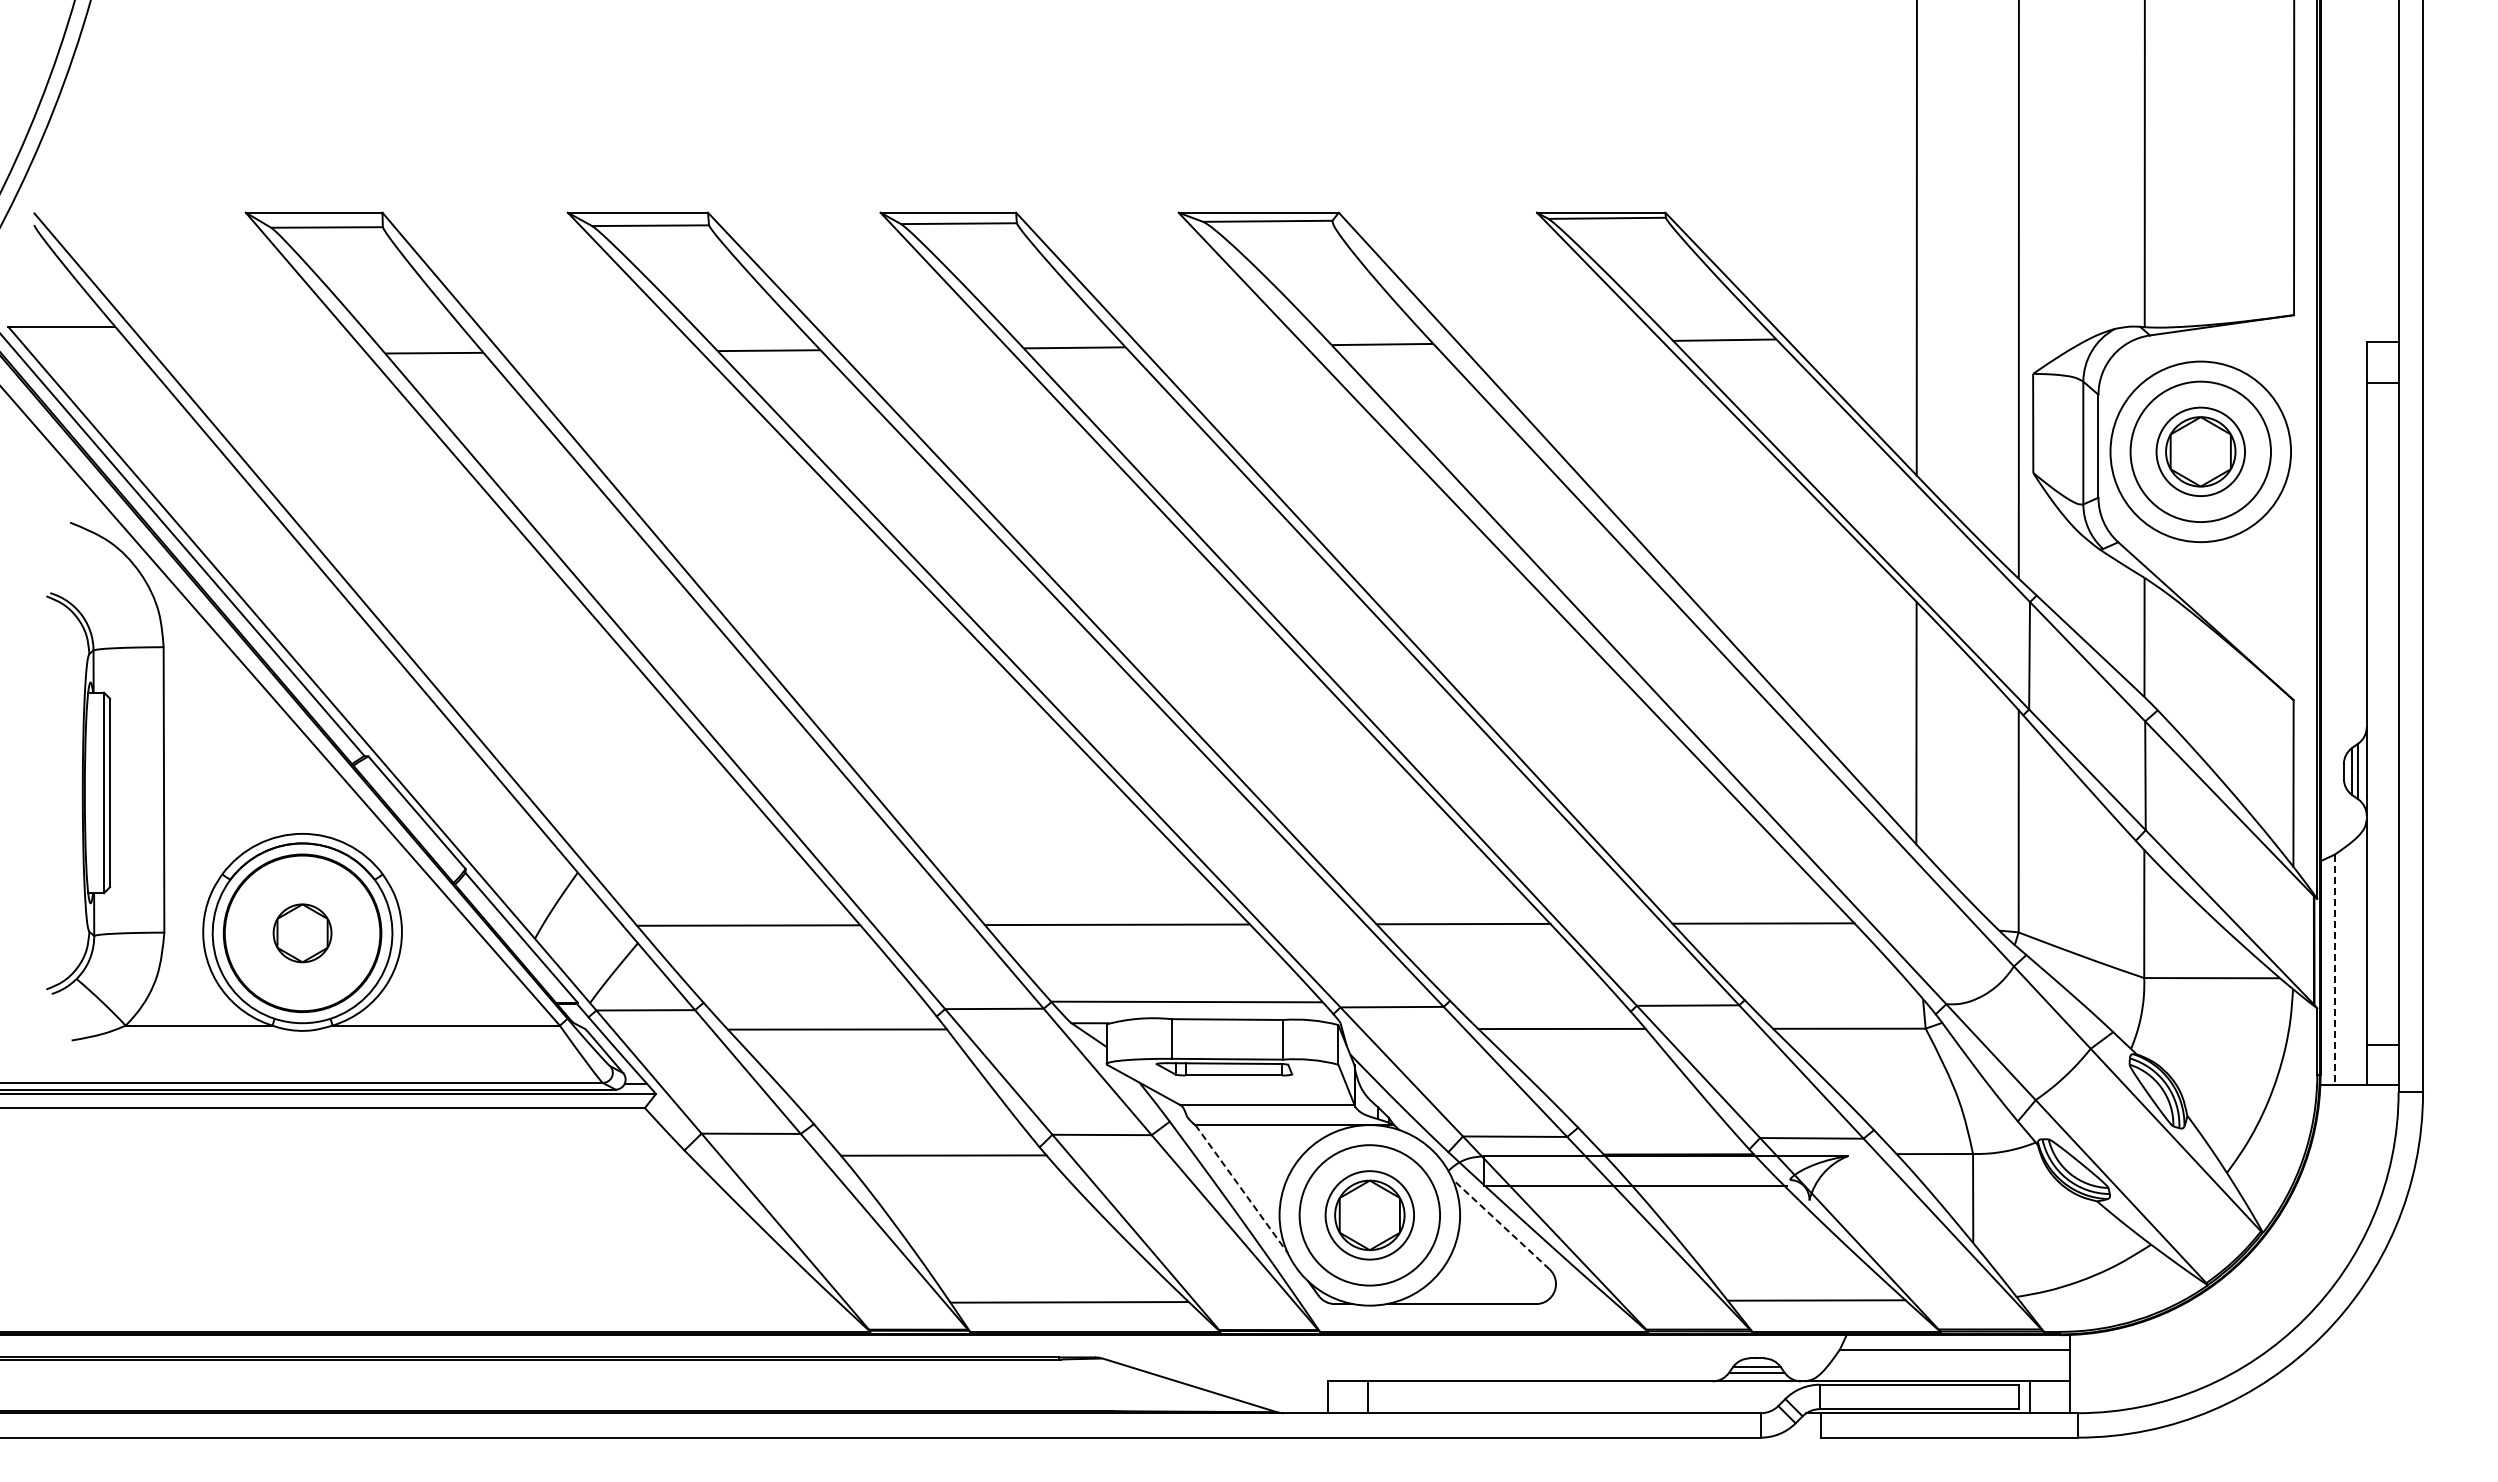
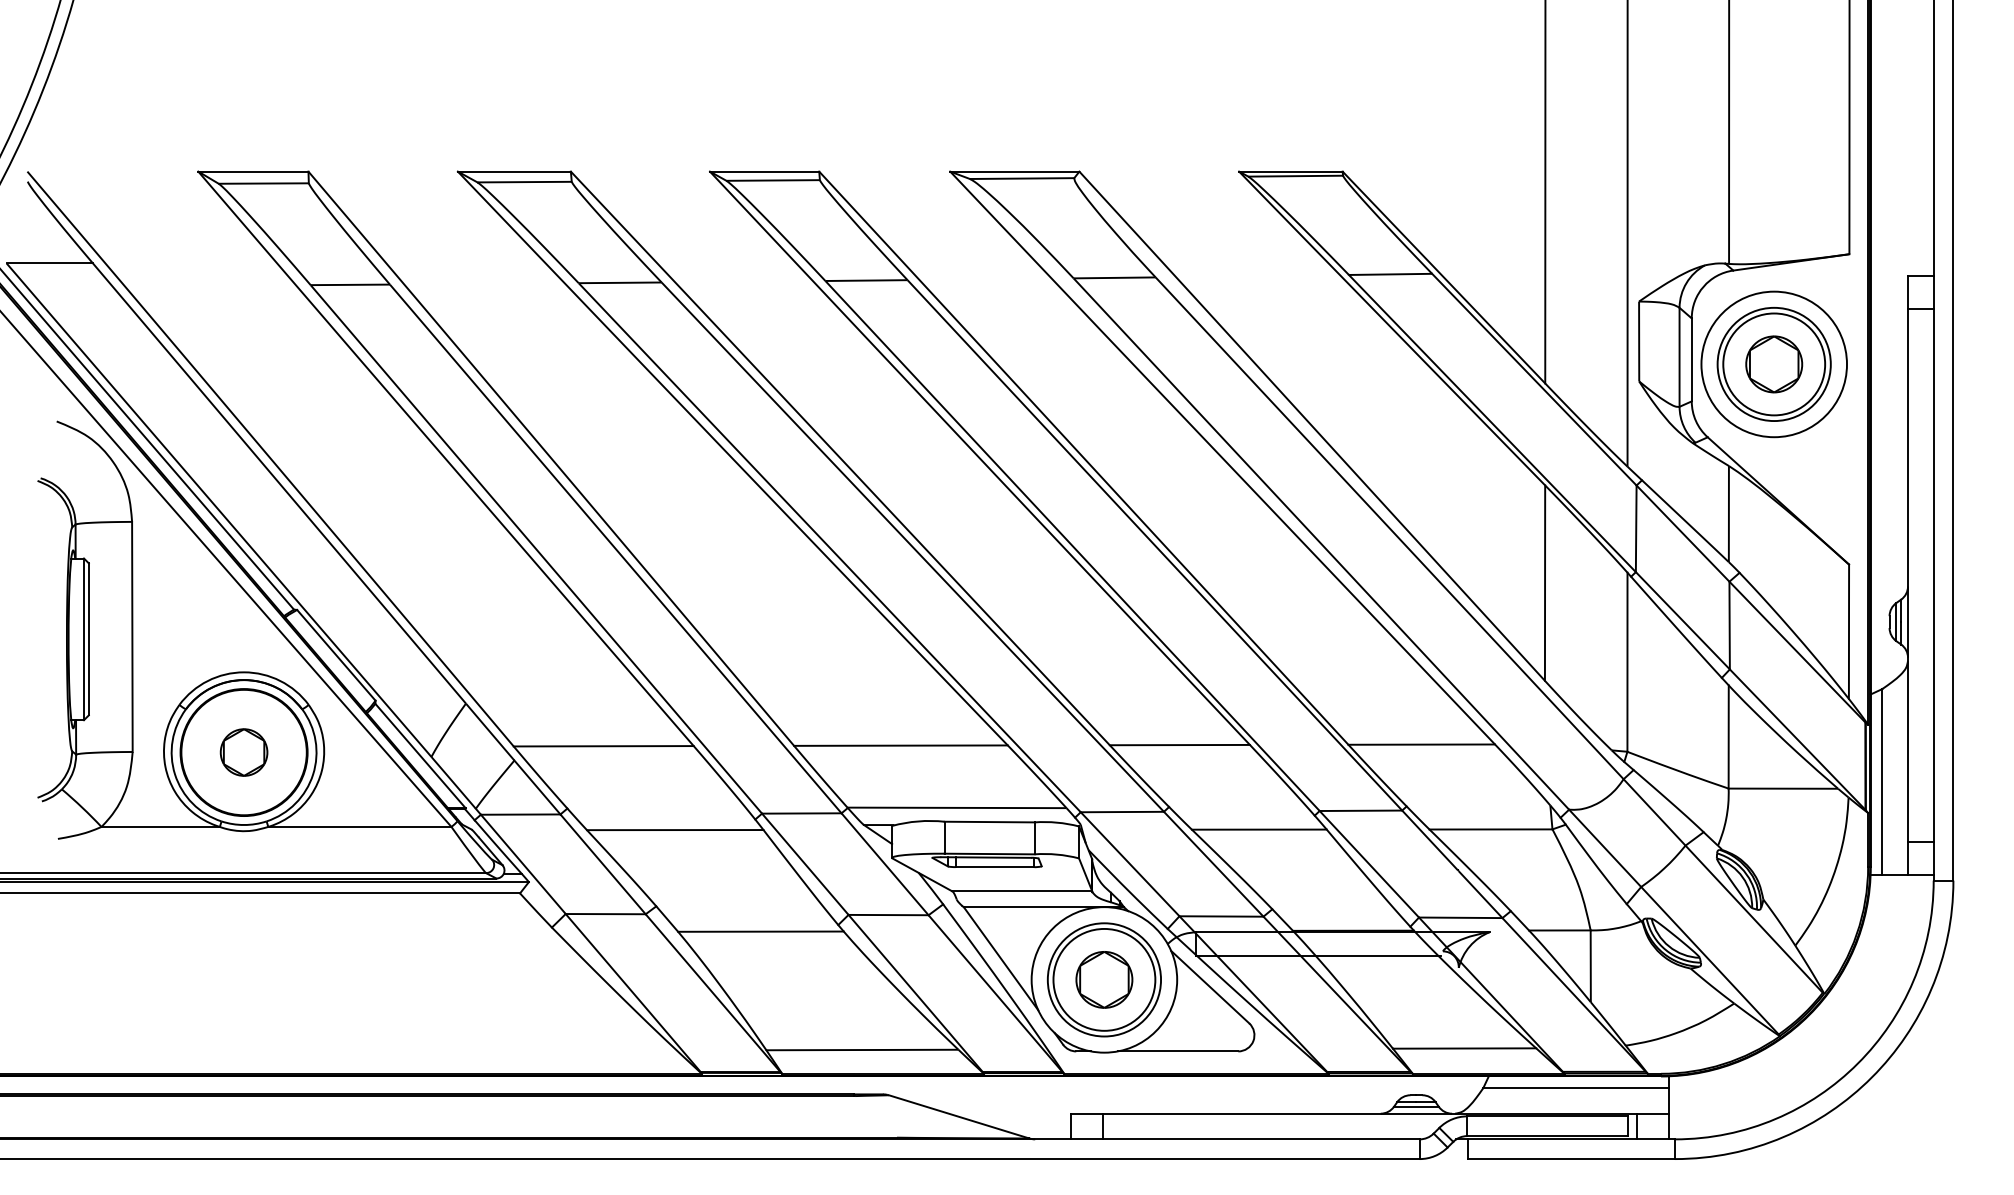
circle: (2200, 451) -> (1774, 364), size x1.43
line: (2334, 970) -> (1882, 782), dashed -> solid
line: (1241, 1189) -> (1000, 959), dashed -> solid
circle: (1369, 1215) -> (1104, 979), size x1.43
line: (1500, 1224) -> (1209, 987), dashed -> solid

